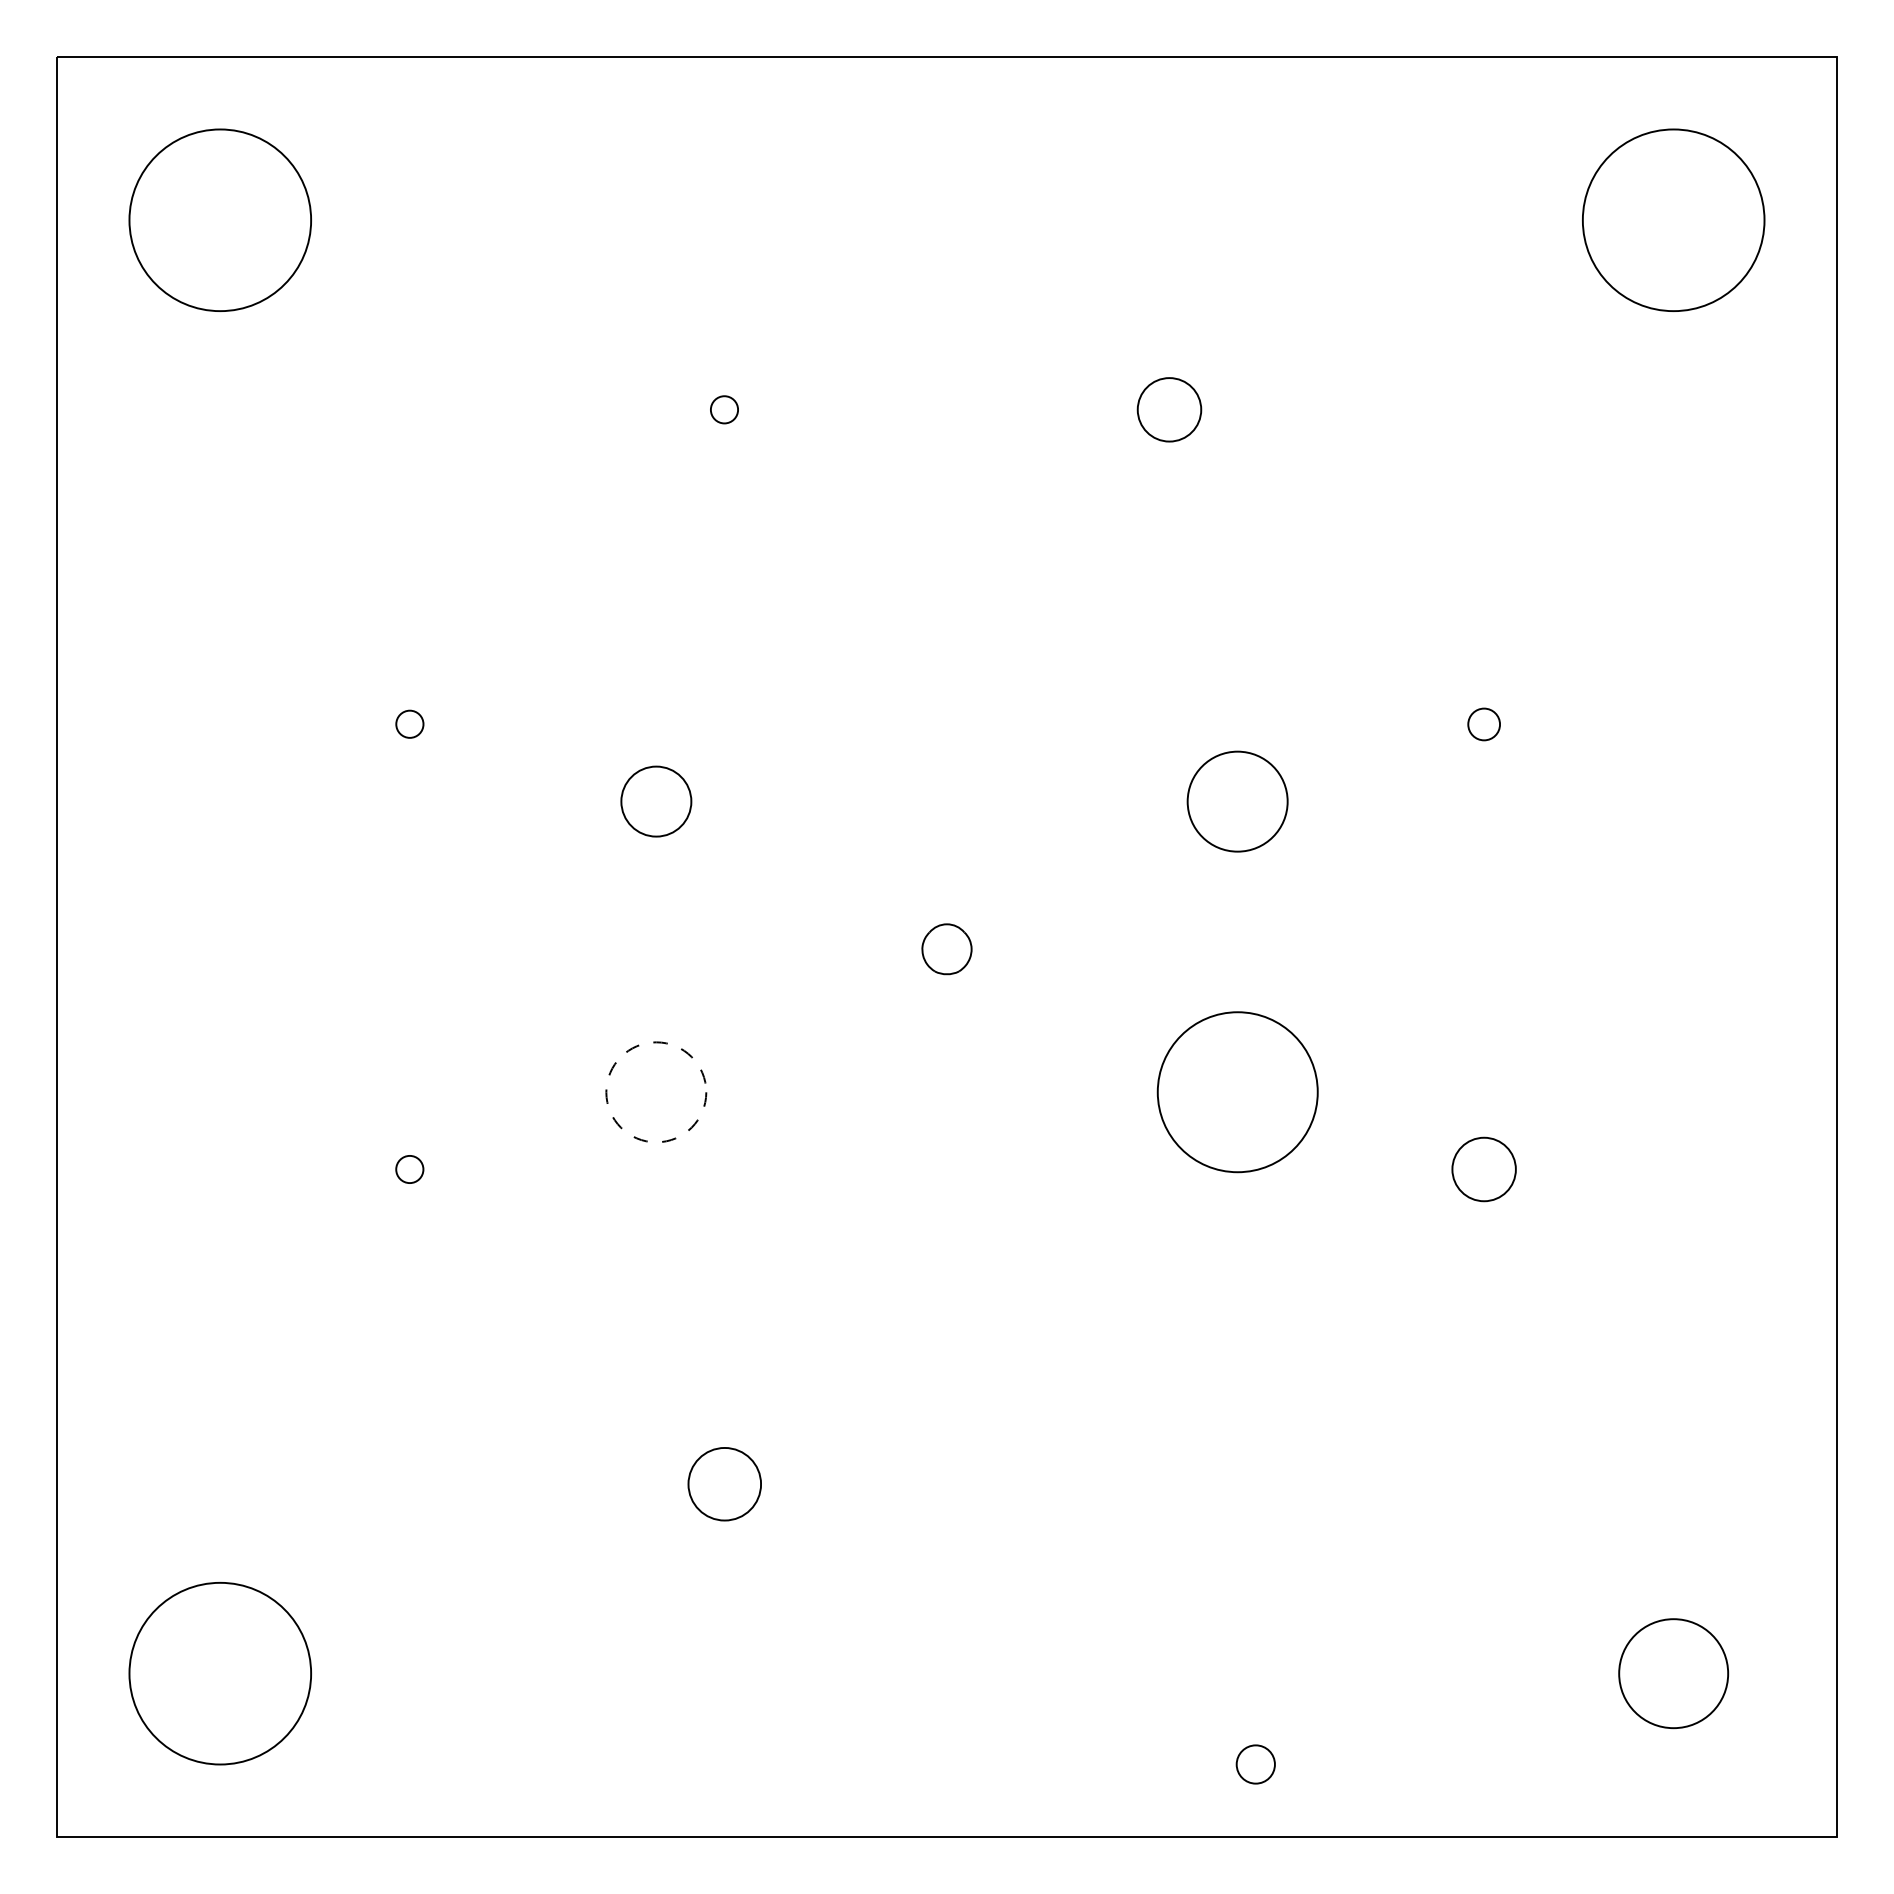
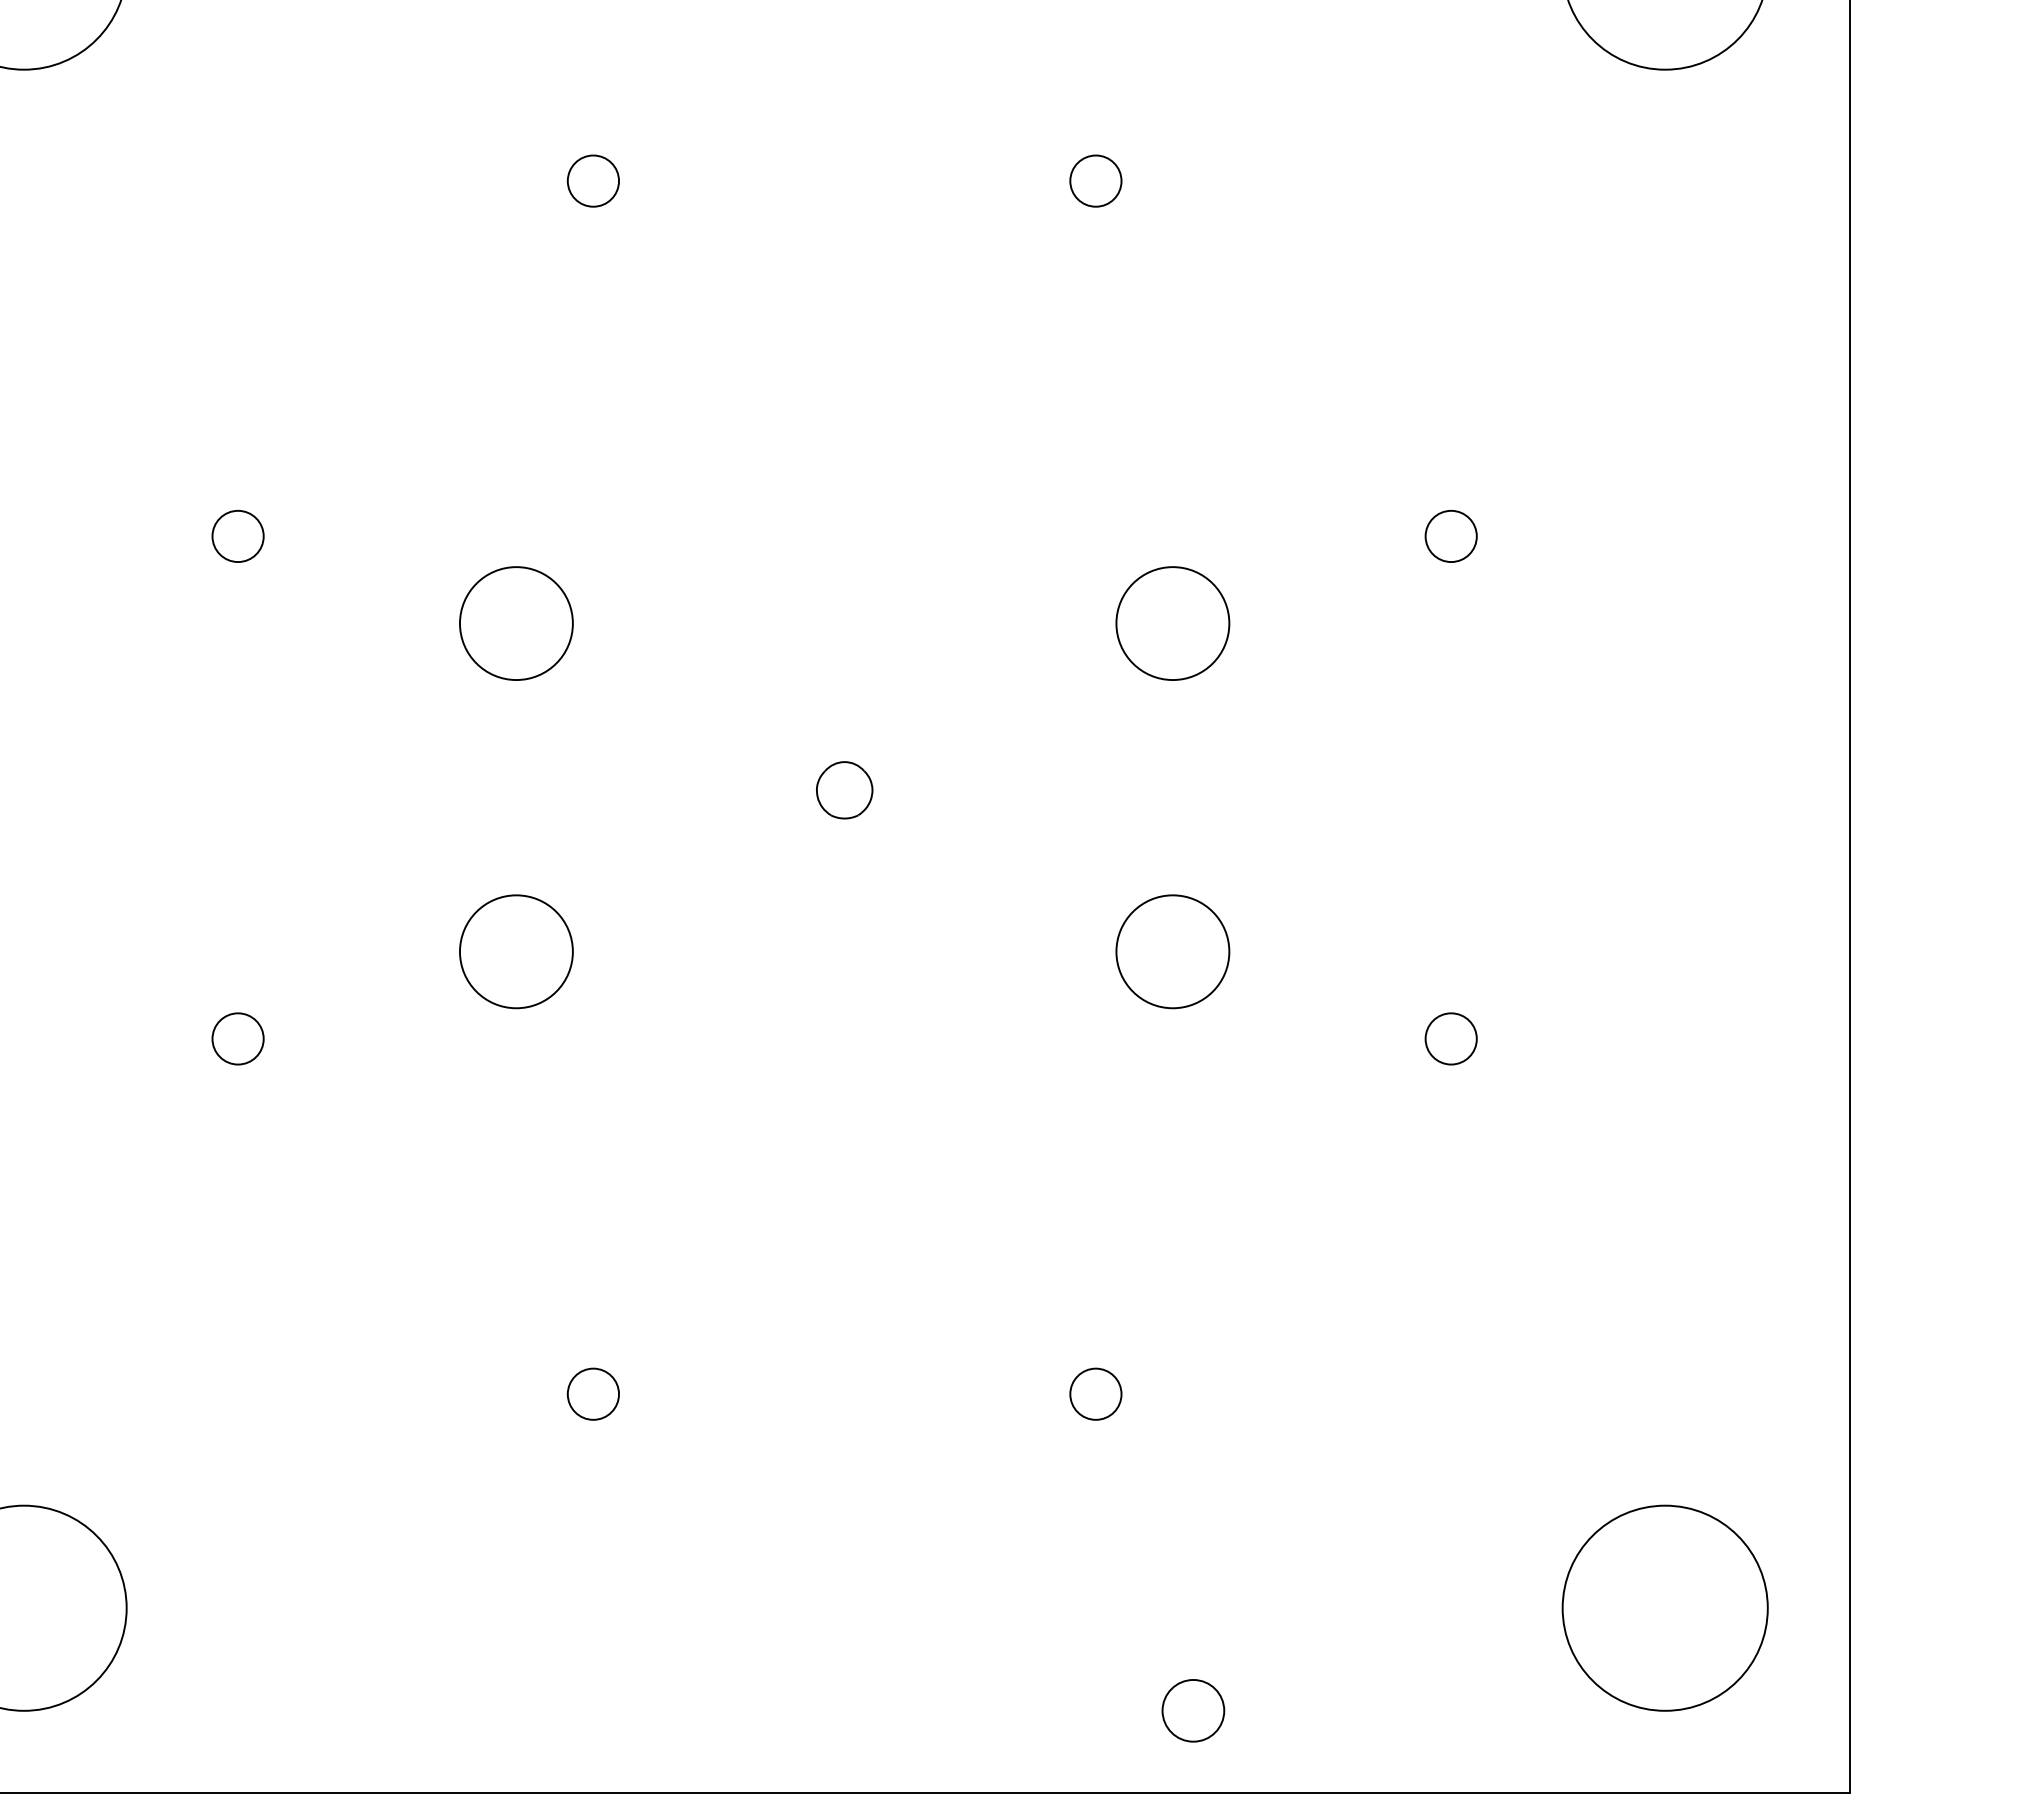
circle: (724, 409) -> (593, 180), size x1.67
circle: (1169, 409) -> (1095, 180), size x0.71
circle: (409, 723) -> (237, 535), size x1.67
circle: (1483, 724) -> (1450, 536), size x1.43
circle: (656, 801) -> (516, 623), size x1.43
circle: (656, 1092) -> (516, 951), dashed -> solid
circle: (1237, 1092) -> (1172, 951), size x0.62
circle: (409, 1169) -> (237, 1038), size x1.67
circle: (1483, 1169) -> (1450, 1038), size x0.71
circle: (723, 1483) -> (592, 1393), size x0.62
circle: (1169, 1483) -> (1095, 1393), added
circle: (1673, 1673) -> (1665, 1608), size x1.67
circle: (1255, 1764) -> (1193, 1710), size x1.43

